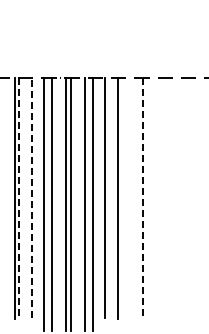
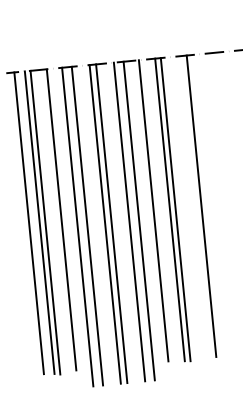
line: (32, 197) -> (62, 219), dashed -> solid
line: (6, 198) -> (29, 223), added
line: (19, 198) -> (45, 222), dashed -> solid
line: (122, 198) -> (175, 209), added
line: (143, 198) -> (201, 206), dashed -> solid

